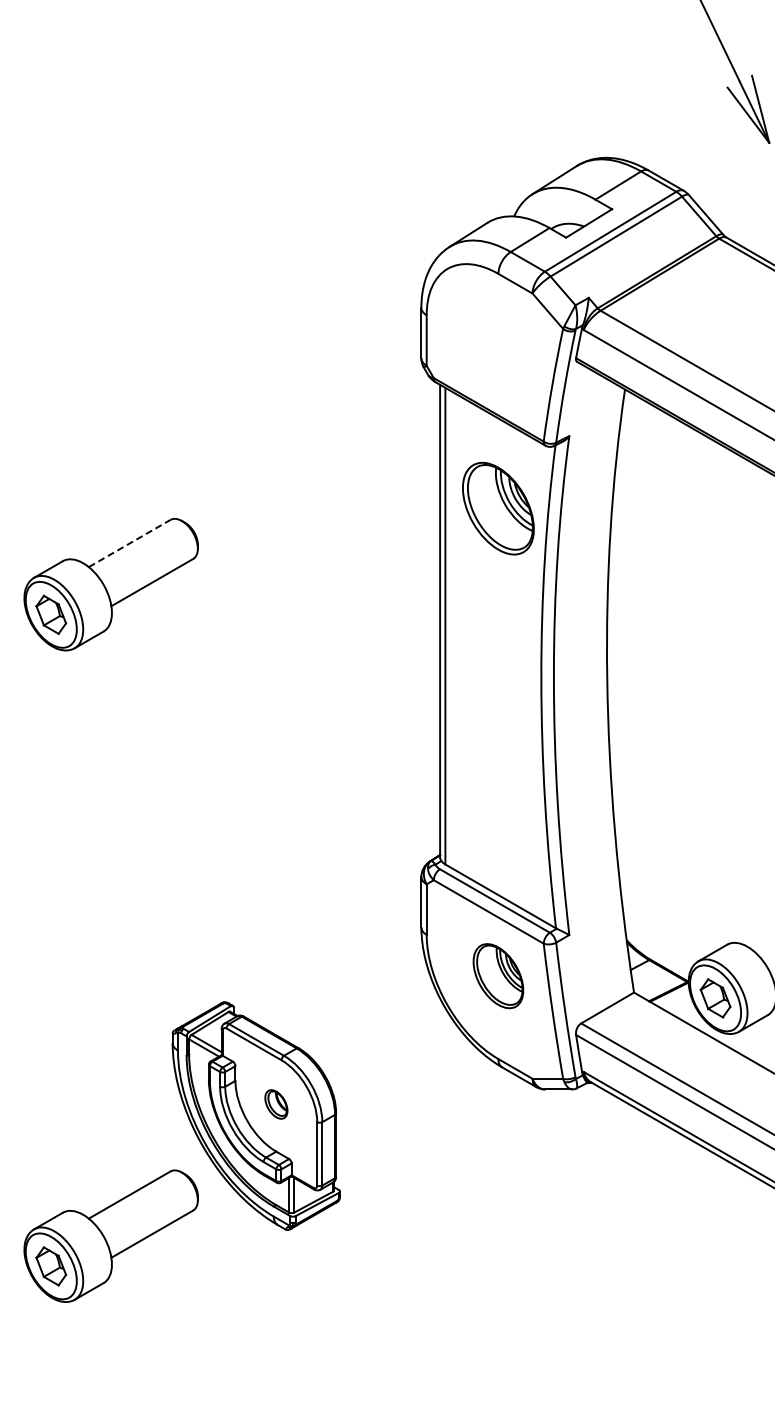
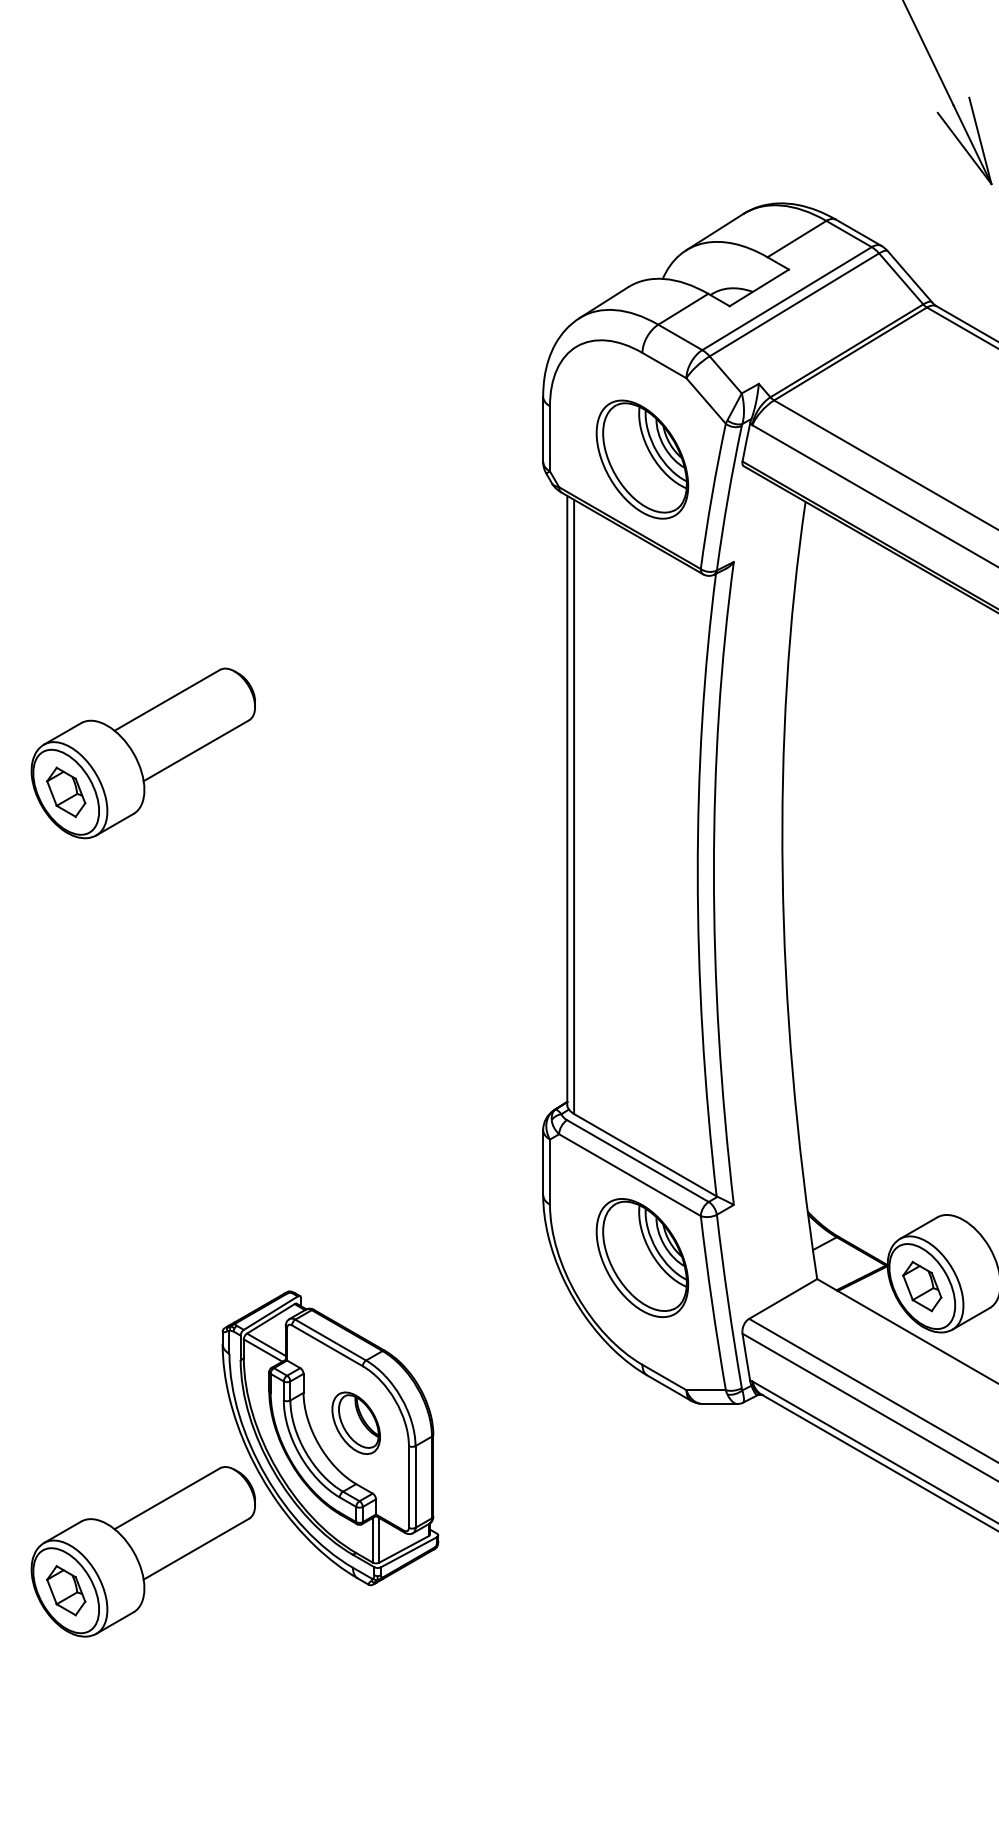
part: (498, 508) -> (642, 459), moved
line: (130, 543) -> (168, 700), dashed -> solid
part: (498, 975) -> (642, 1257), size x1.43
part: (276, 1104) -> (356, 1423), size x1.67
part: (110, 1235) -> (142, 1550), moved

